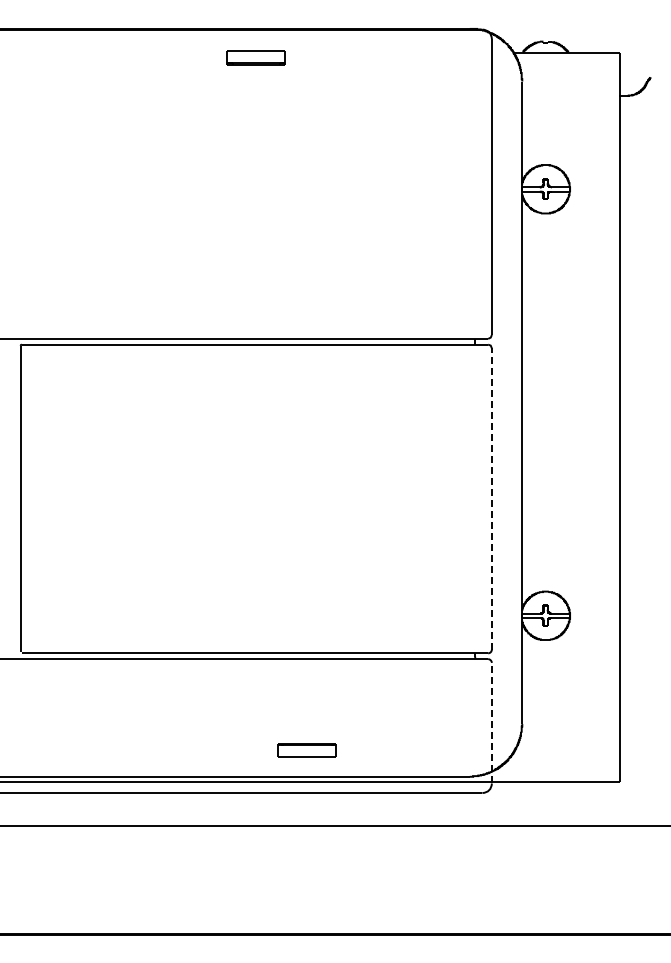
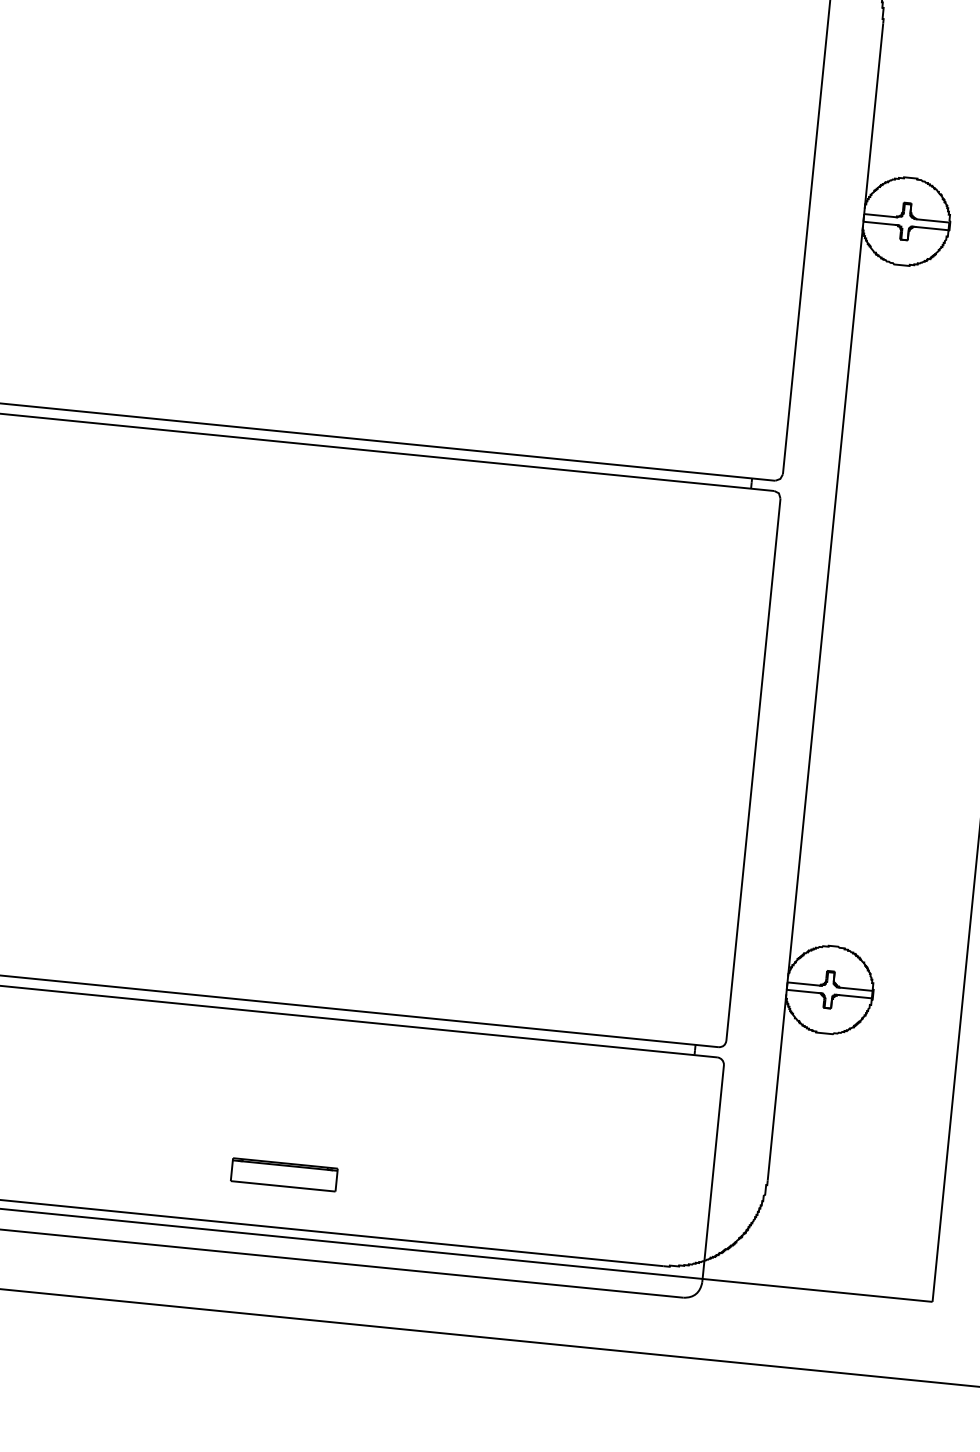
line: (491, 498) -> (752, 768), dashed -> solid
line: (491, 722) -> (712, 1172), dashed -> solid
part: (306, 750) -> (282, 1174), moved

